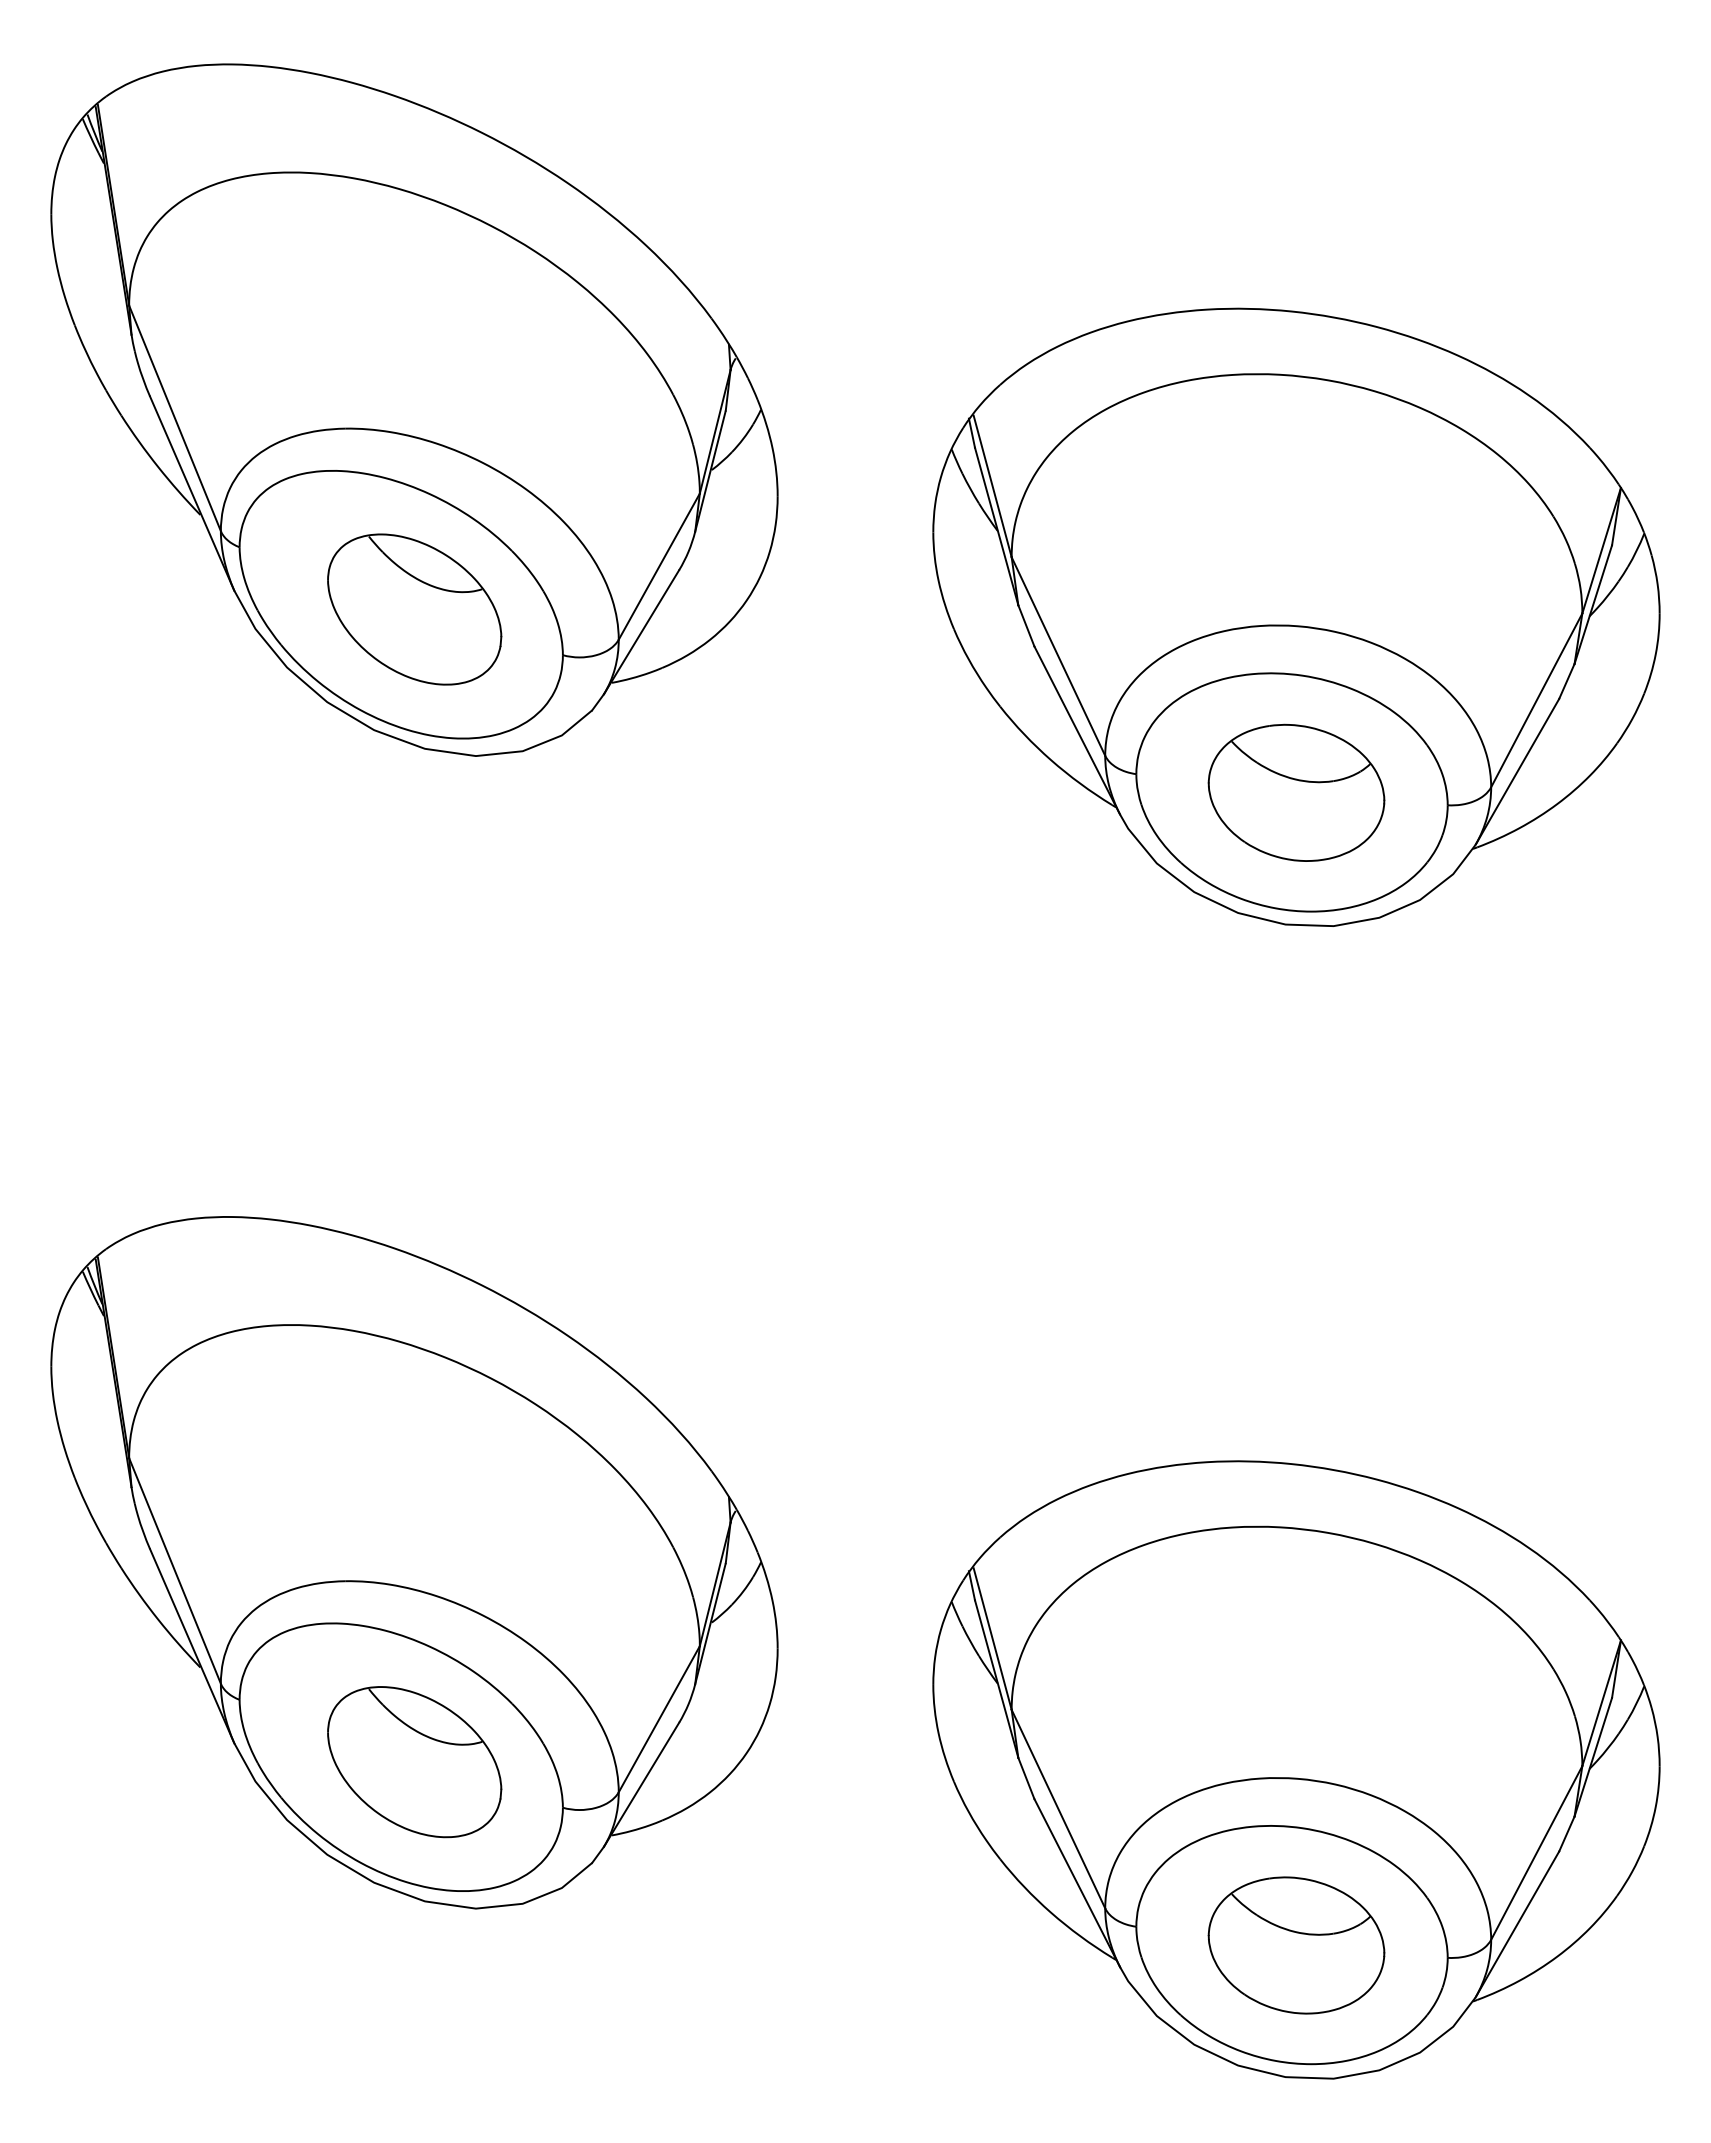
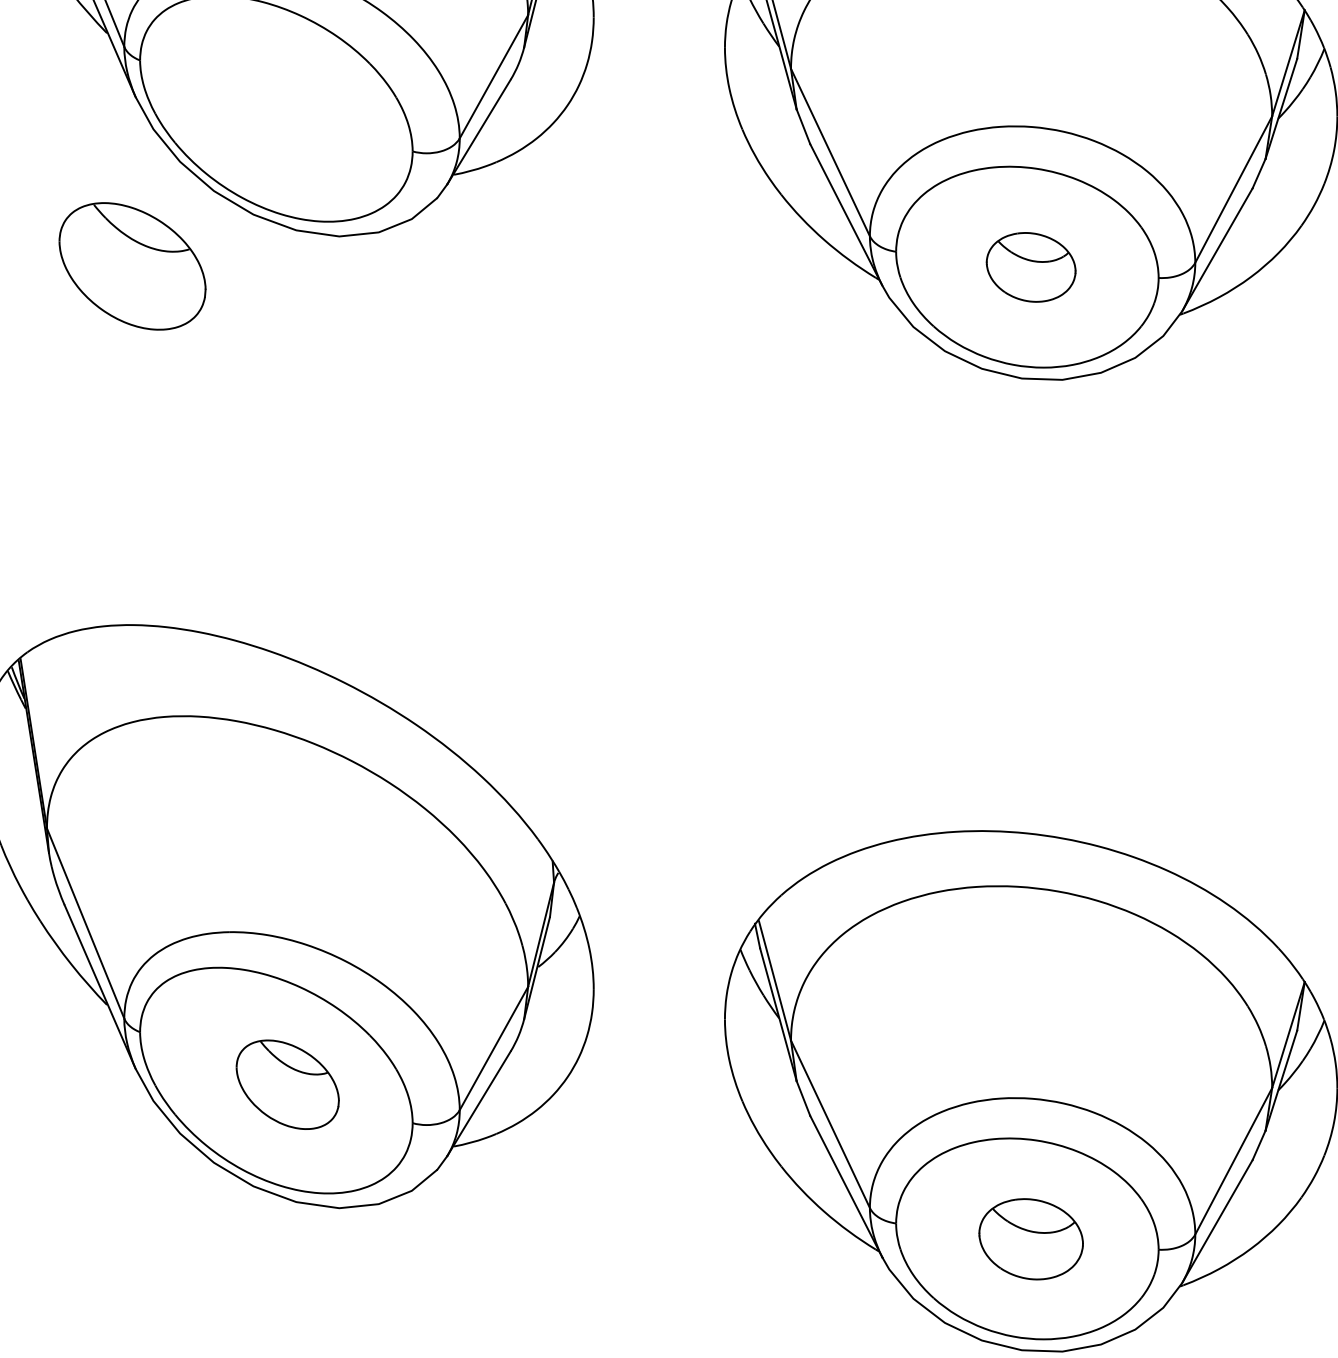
part: (414, 609) -> (132, 266), moved
part: (1296, 792) -> (1031, 267), size x0.6
part: (414, 1762) -> (287, 1085), size x0.7
part: (1296, 1945) -> (1031, 1239), size x0.7

